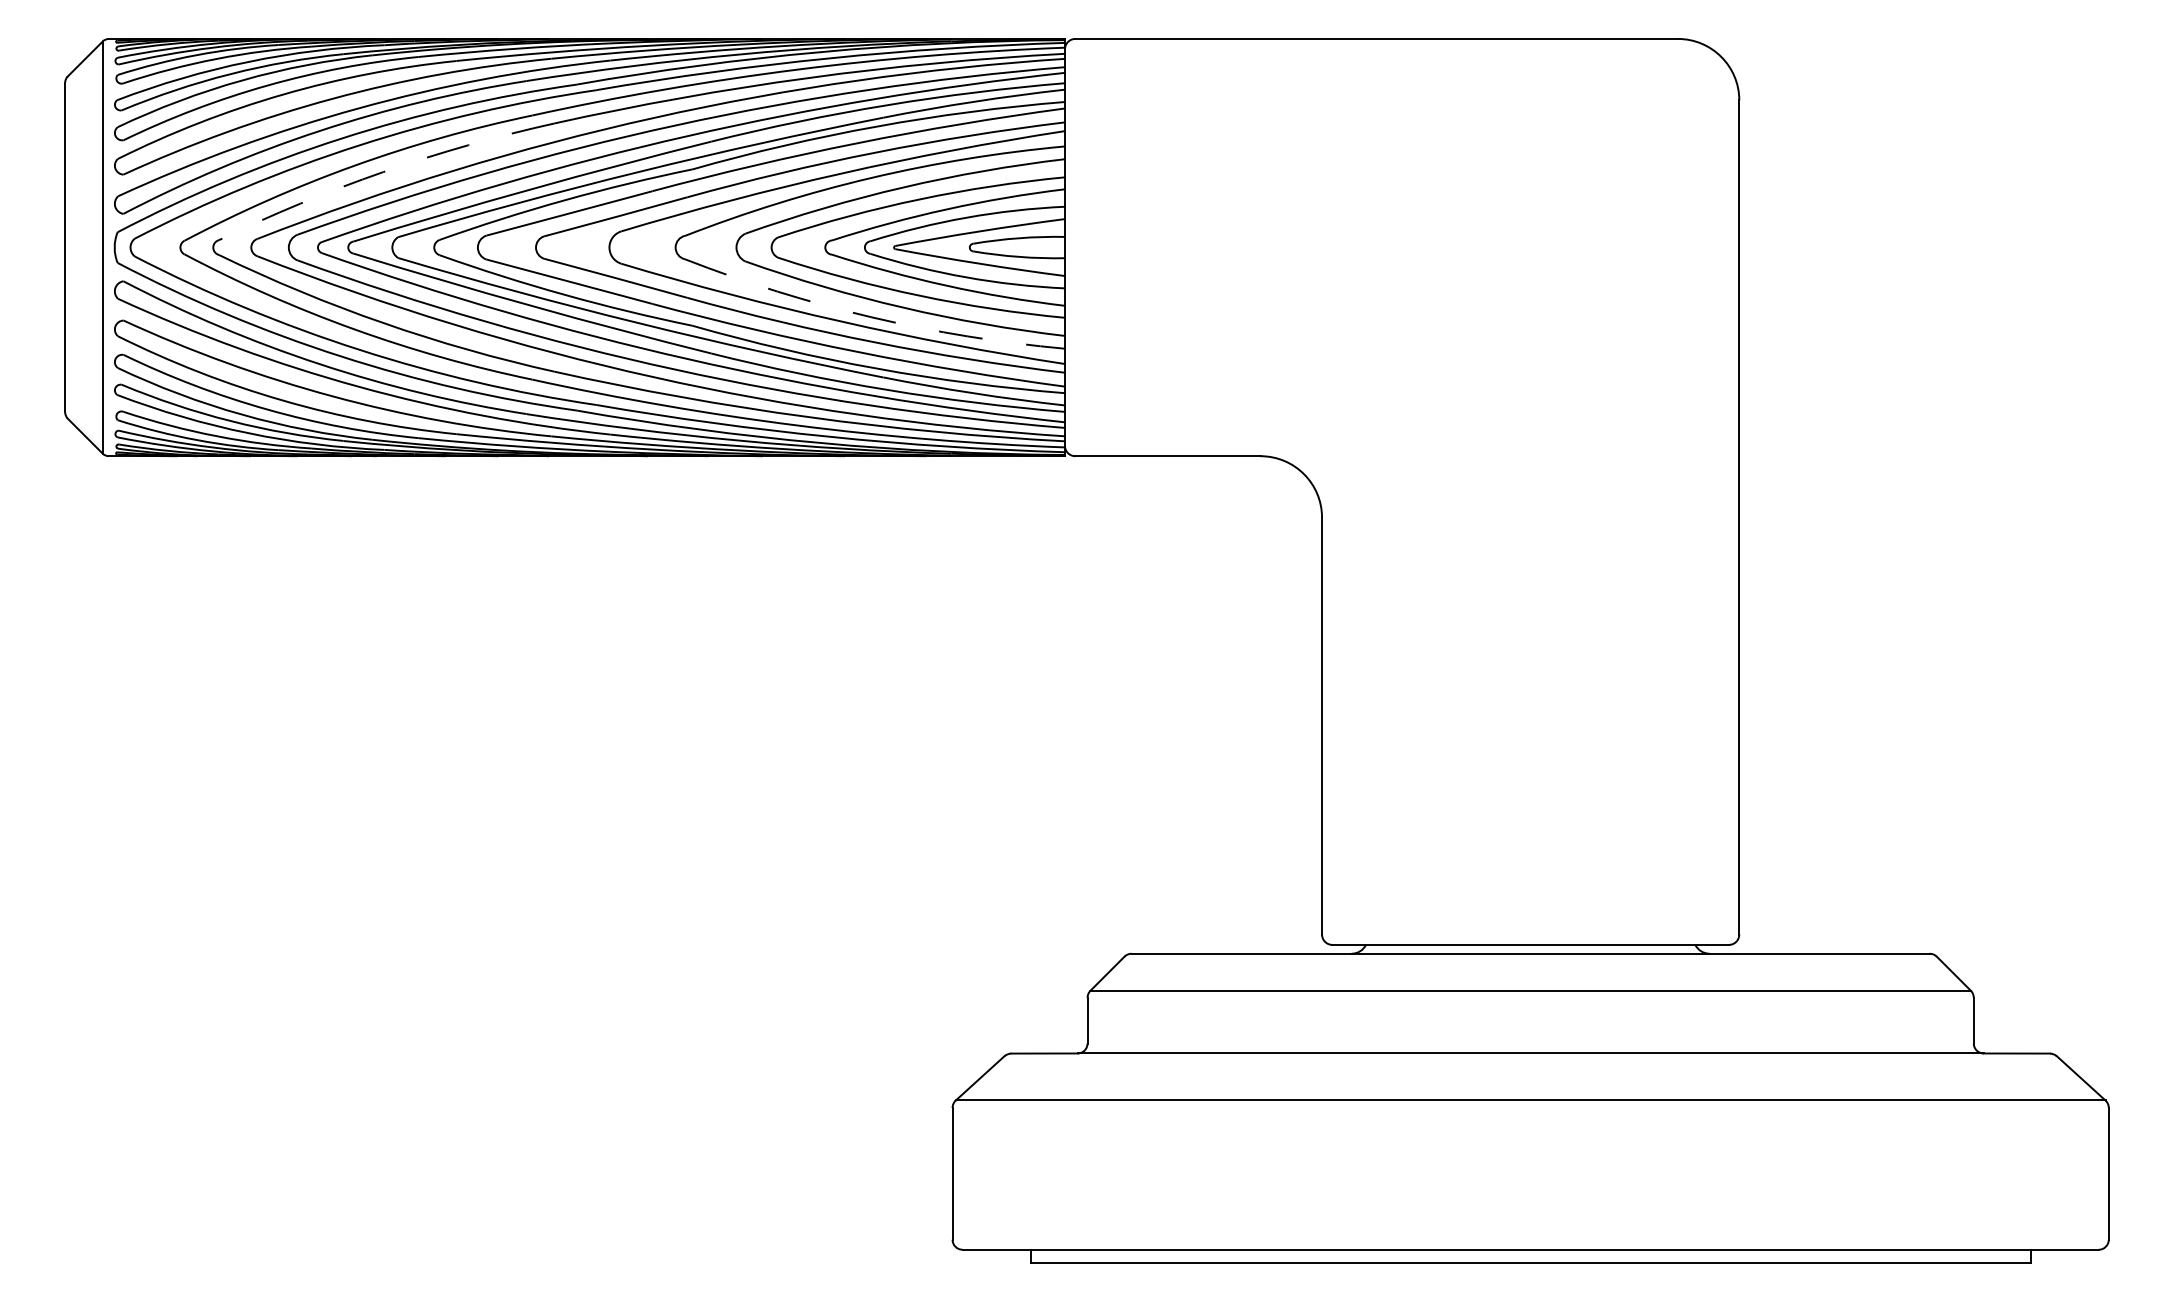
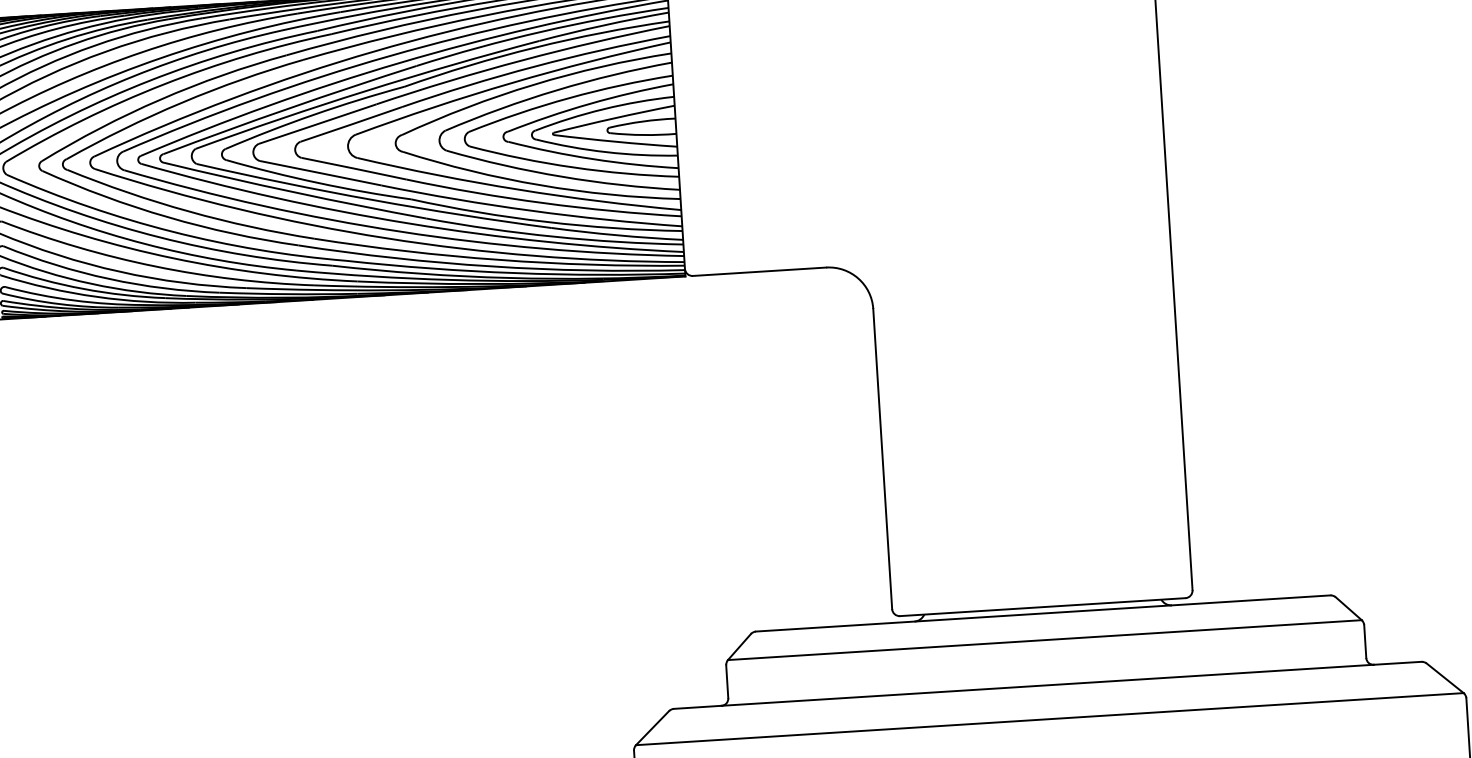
arc: (383, 172) -> (182, 103), dashed -> solid
arc: (871, 317) -> (539, 185), dashed -> solid

